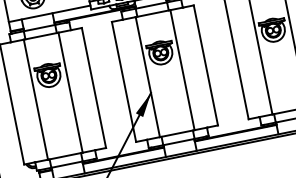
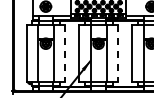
line: (205, 65) -> (117, 53), solid -> dashed
line: (94, 87) -> (65, 53), solid -> dashed

